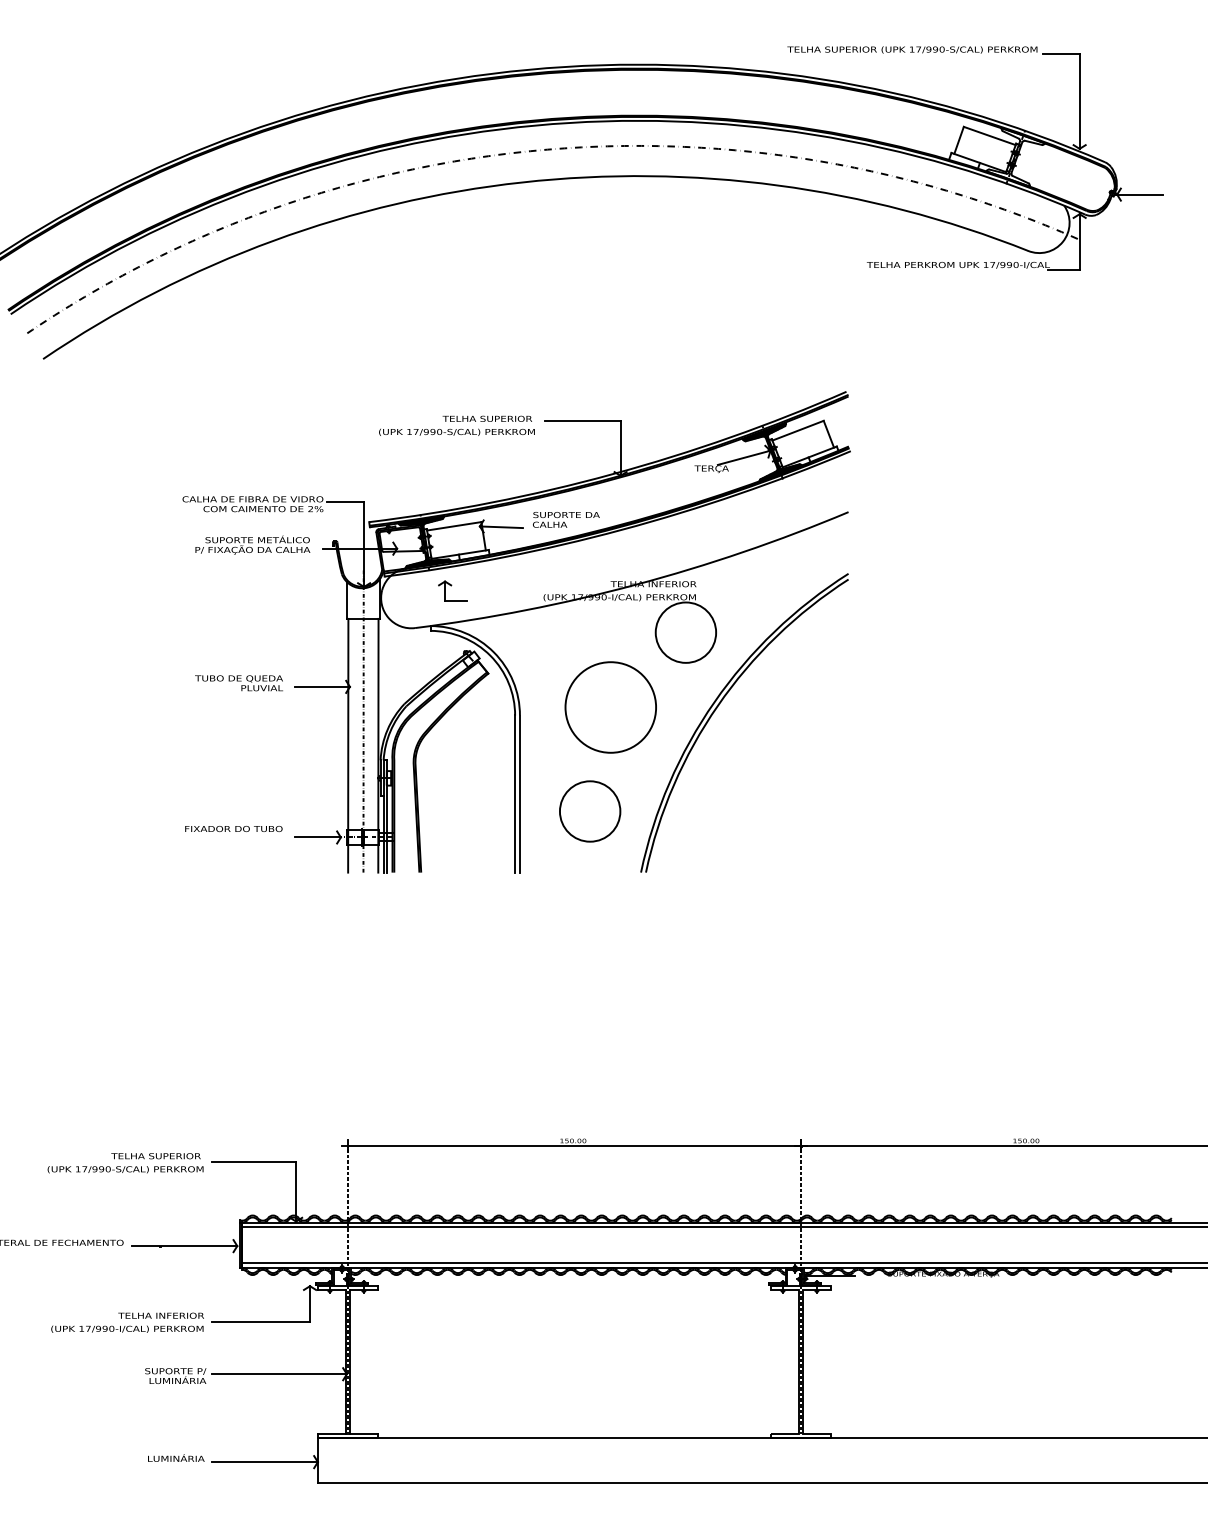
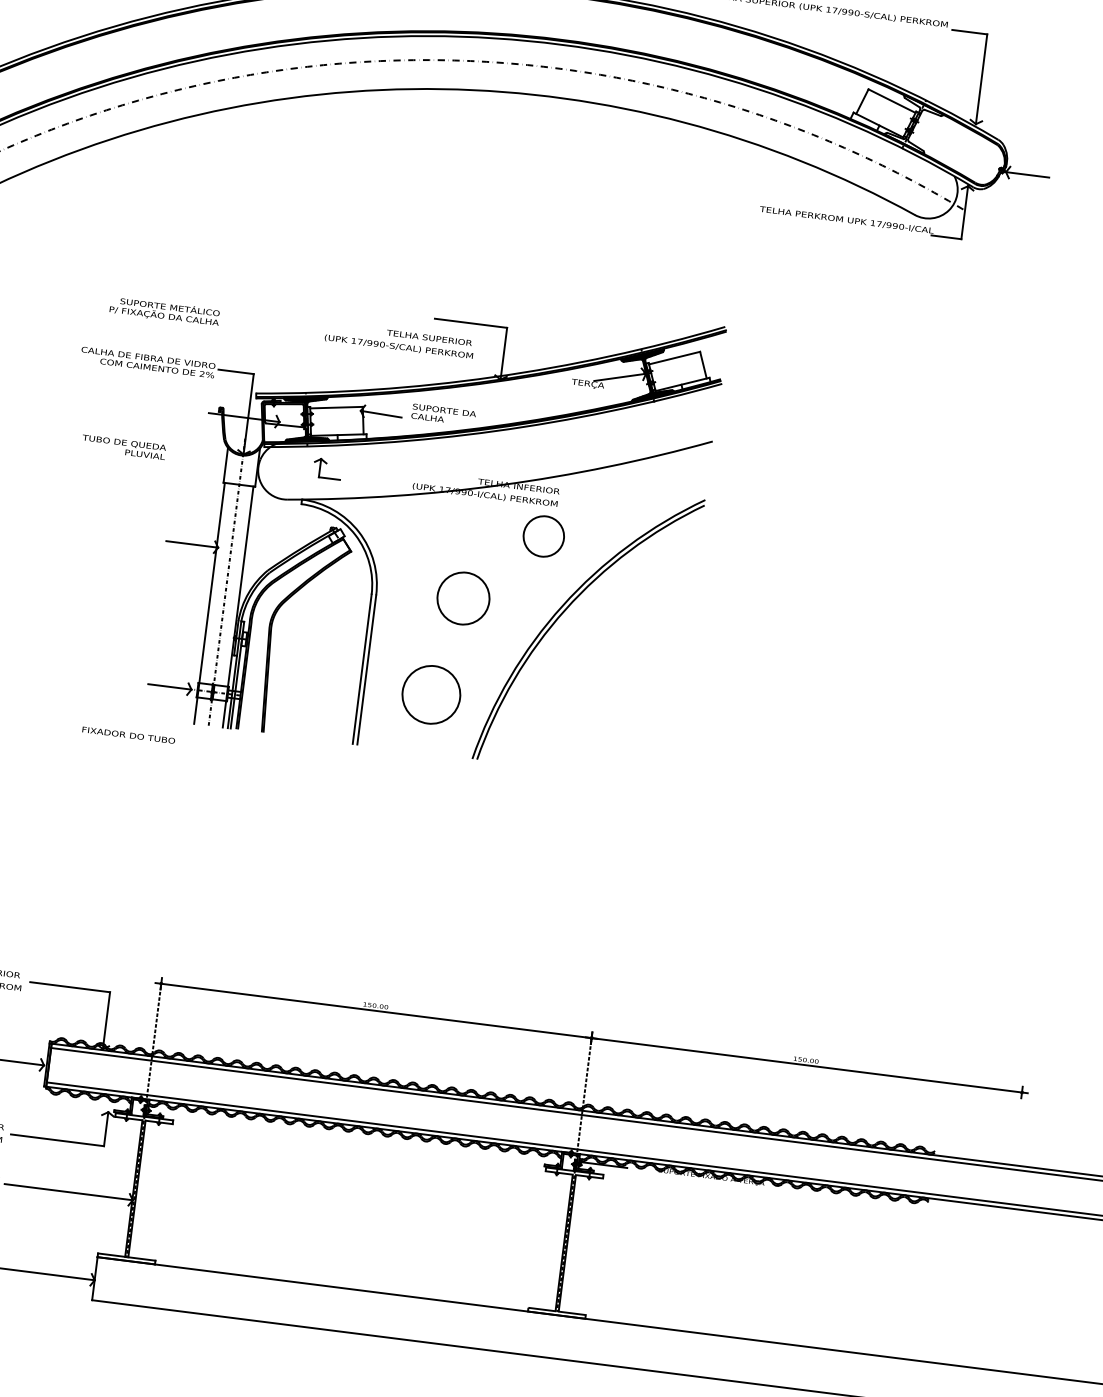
text: (456, 425) -> (399, 340), moved
text: (252, 544) -> (164, 310), moved
circle: (685, 632) -> (543, 536), size x0.7
text: (238, 683) -> (123, 447), moved
circle: (610, 707) -> (463, 598), size x0.6
text: (233, 828) -> (128, 734), moved

